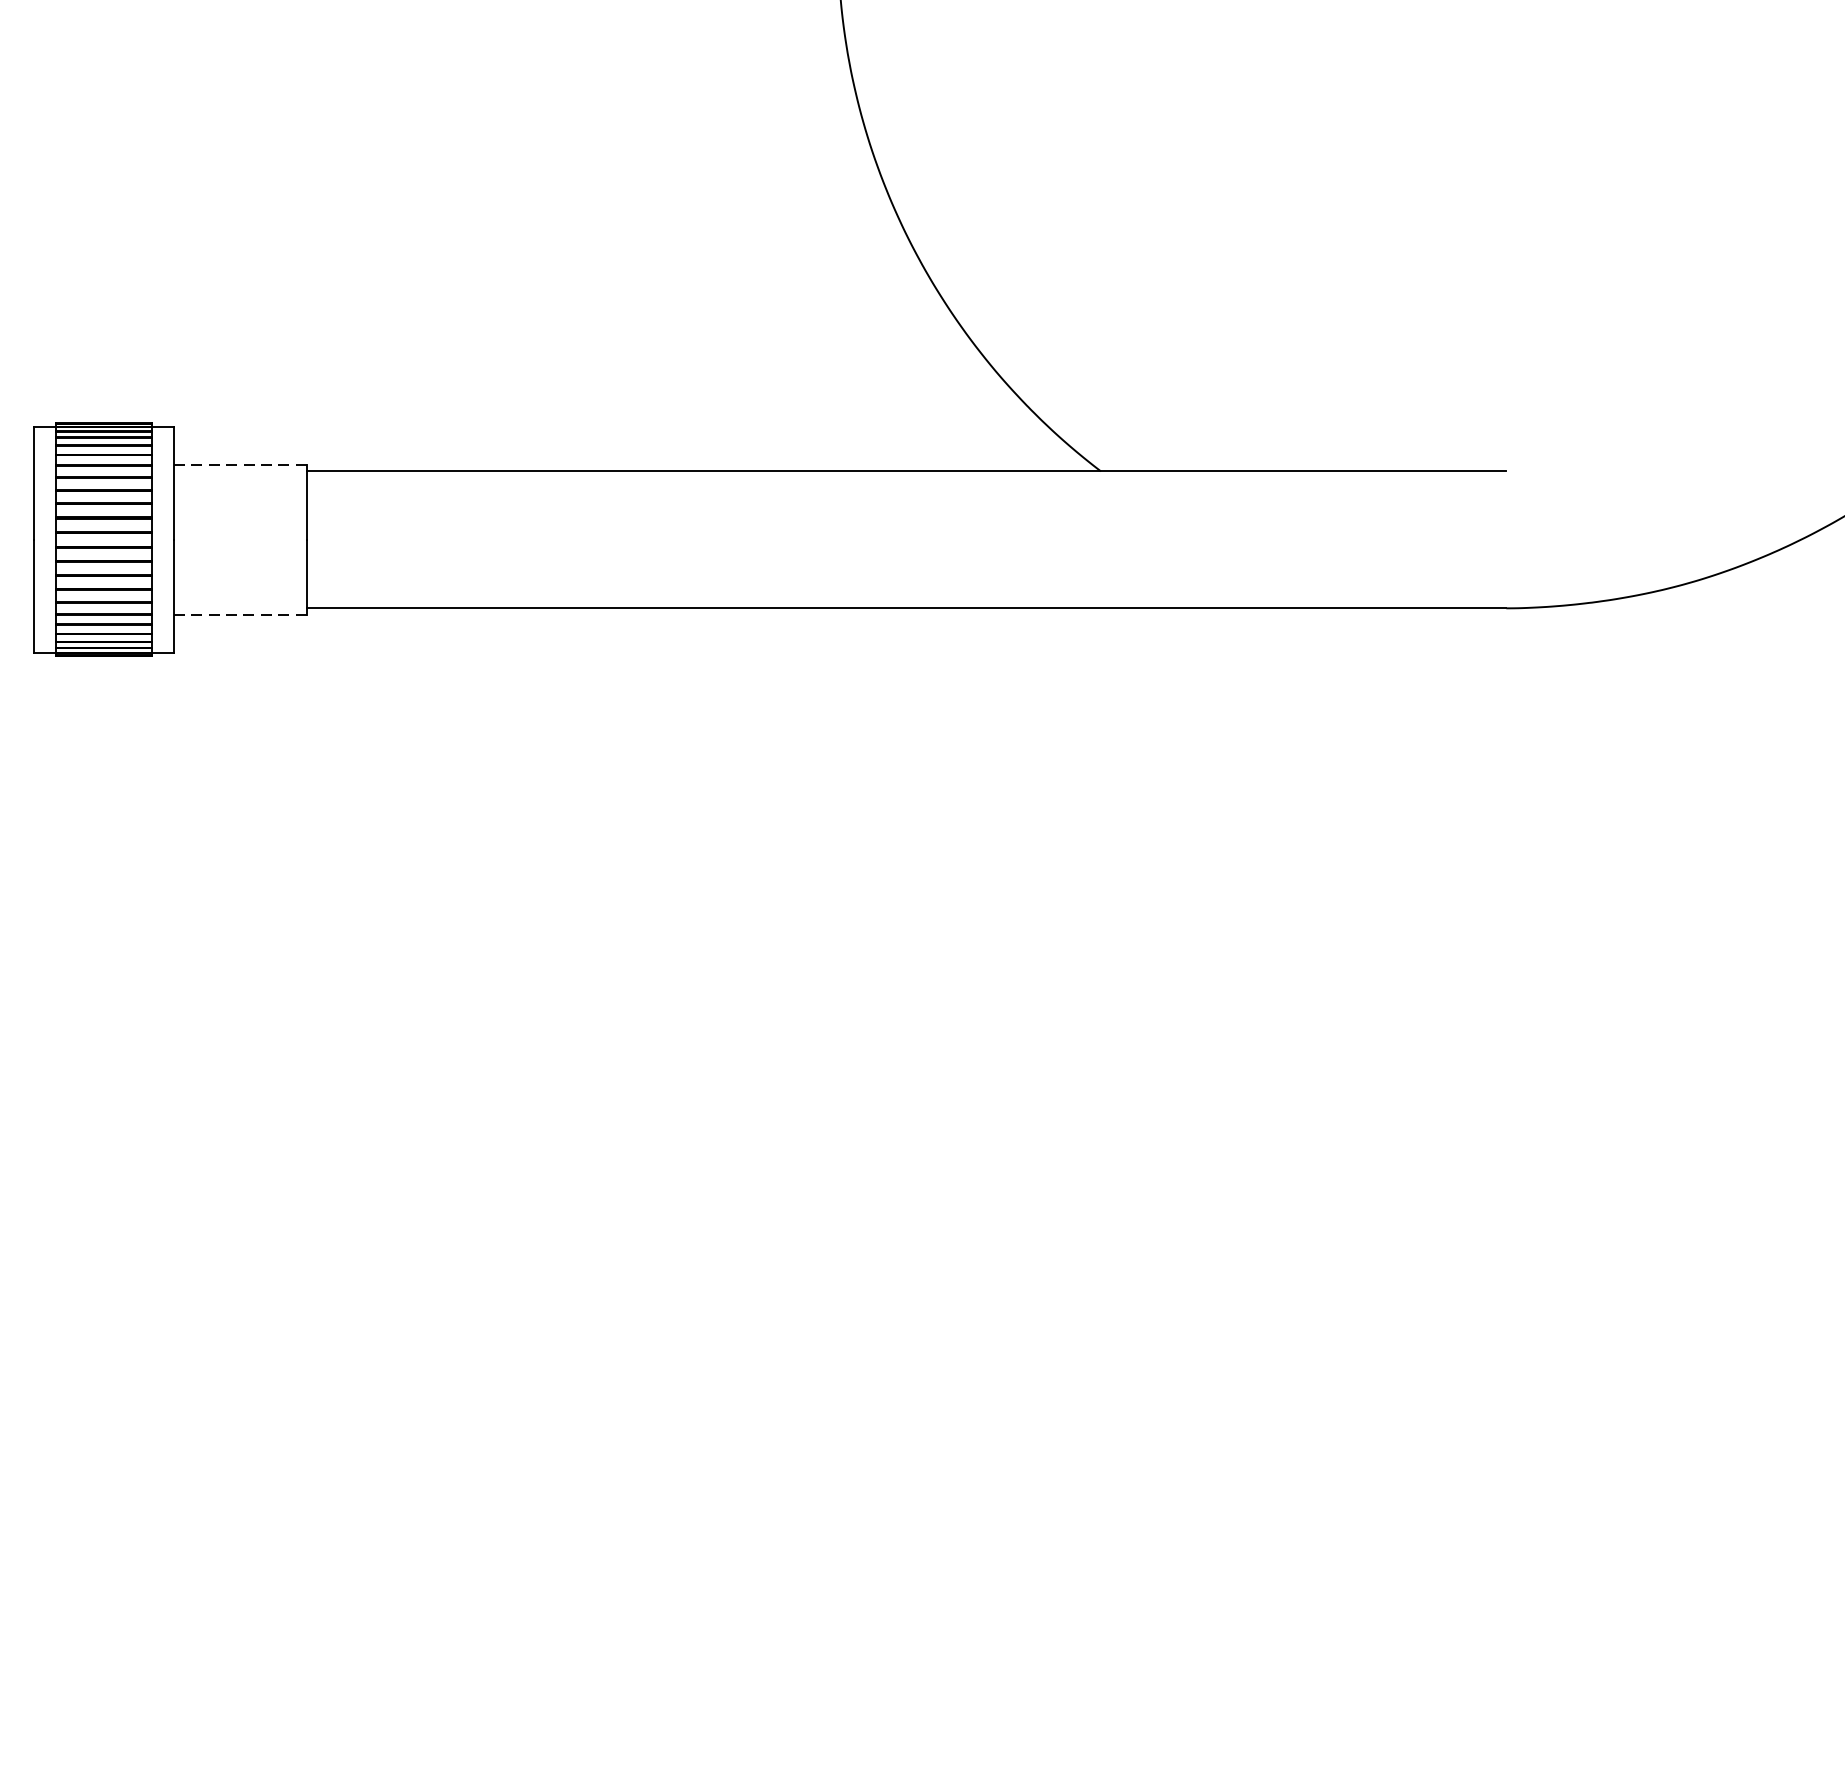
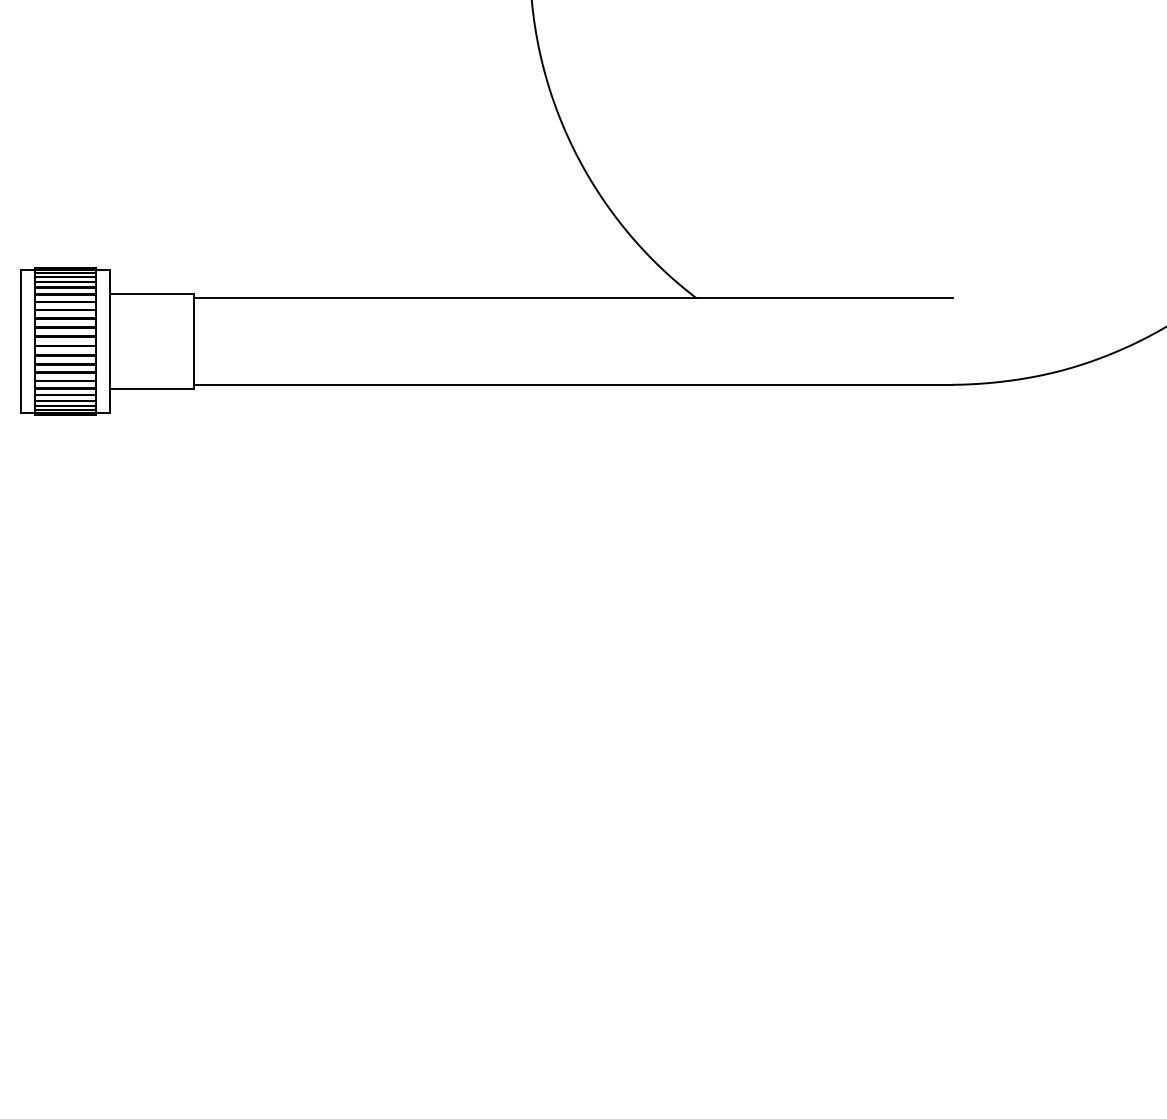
line: (239, 465) -> (151, 294), dashed -> solid
line: (241, 614) -> (152, 388), dashed -> solid

